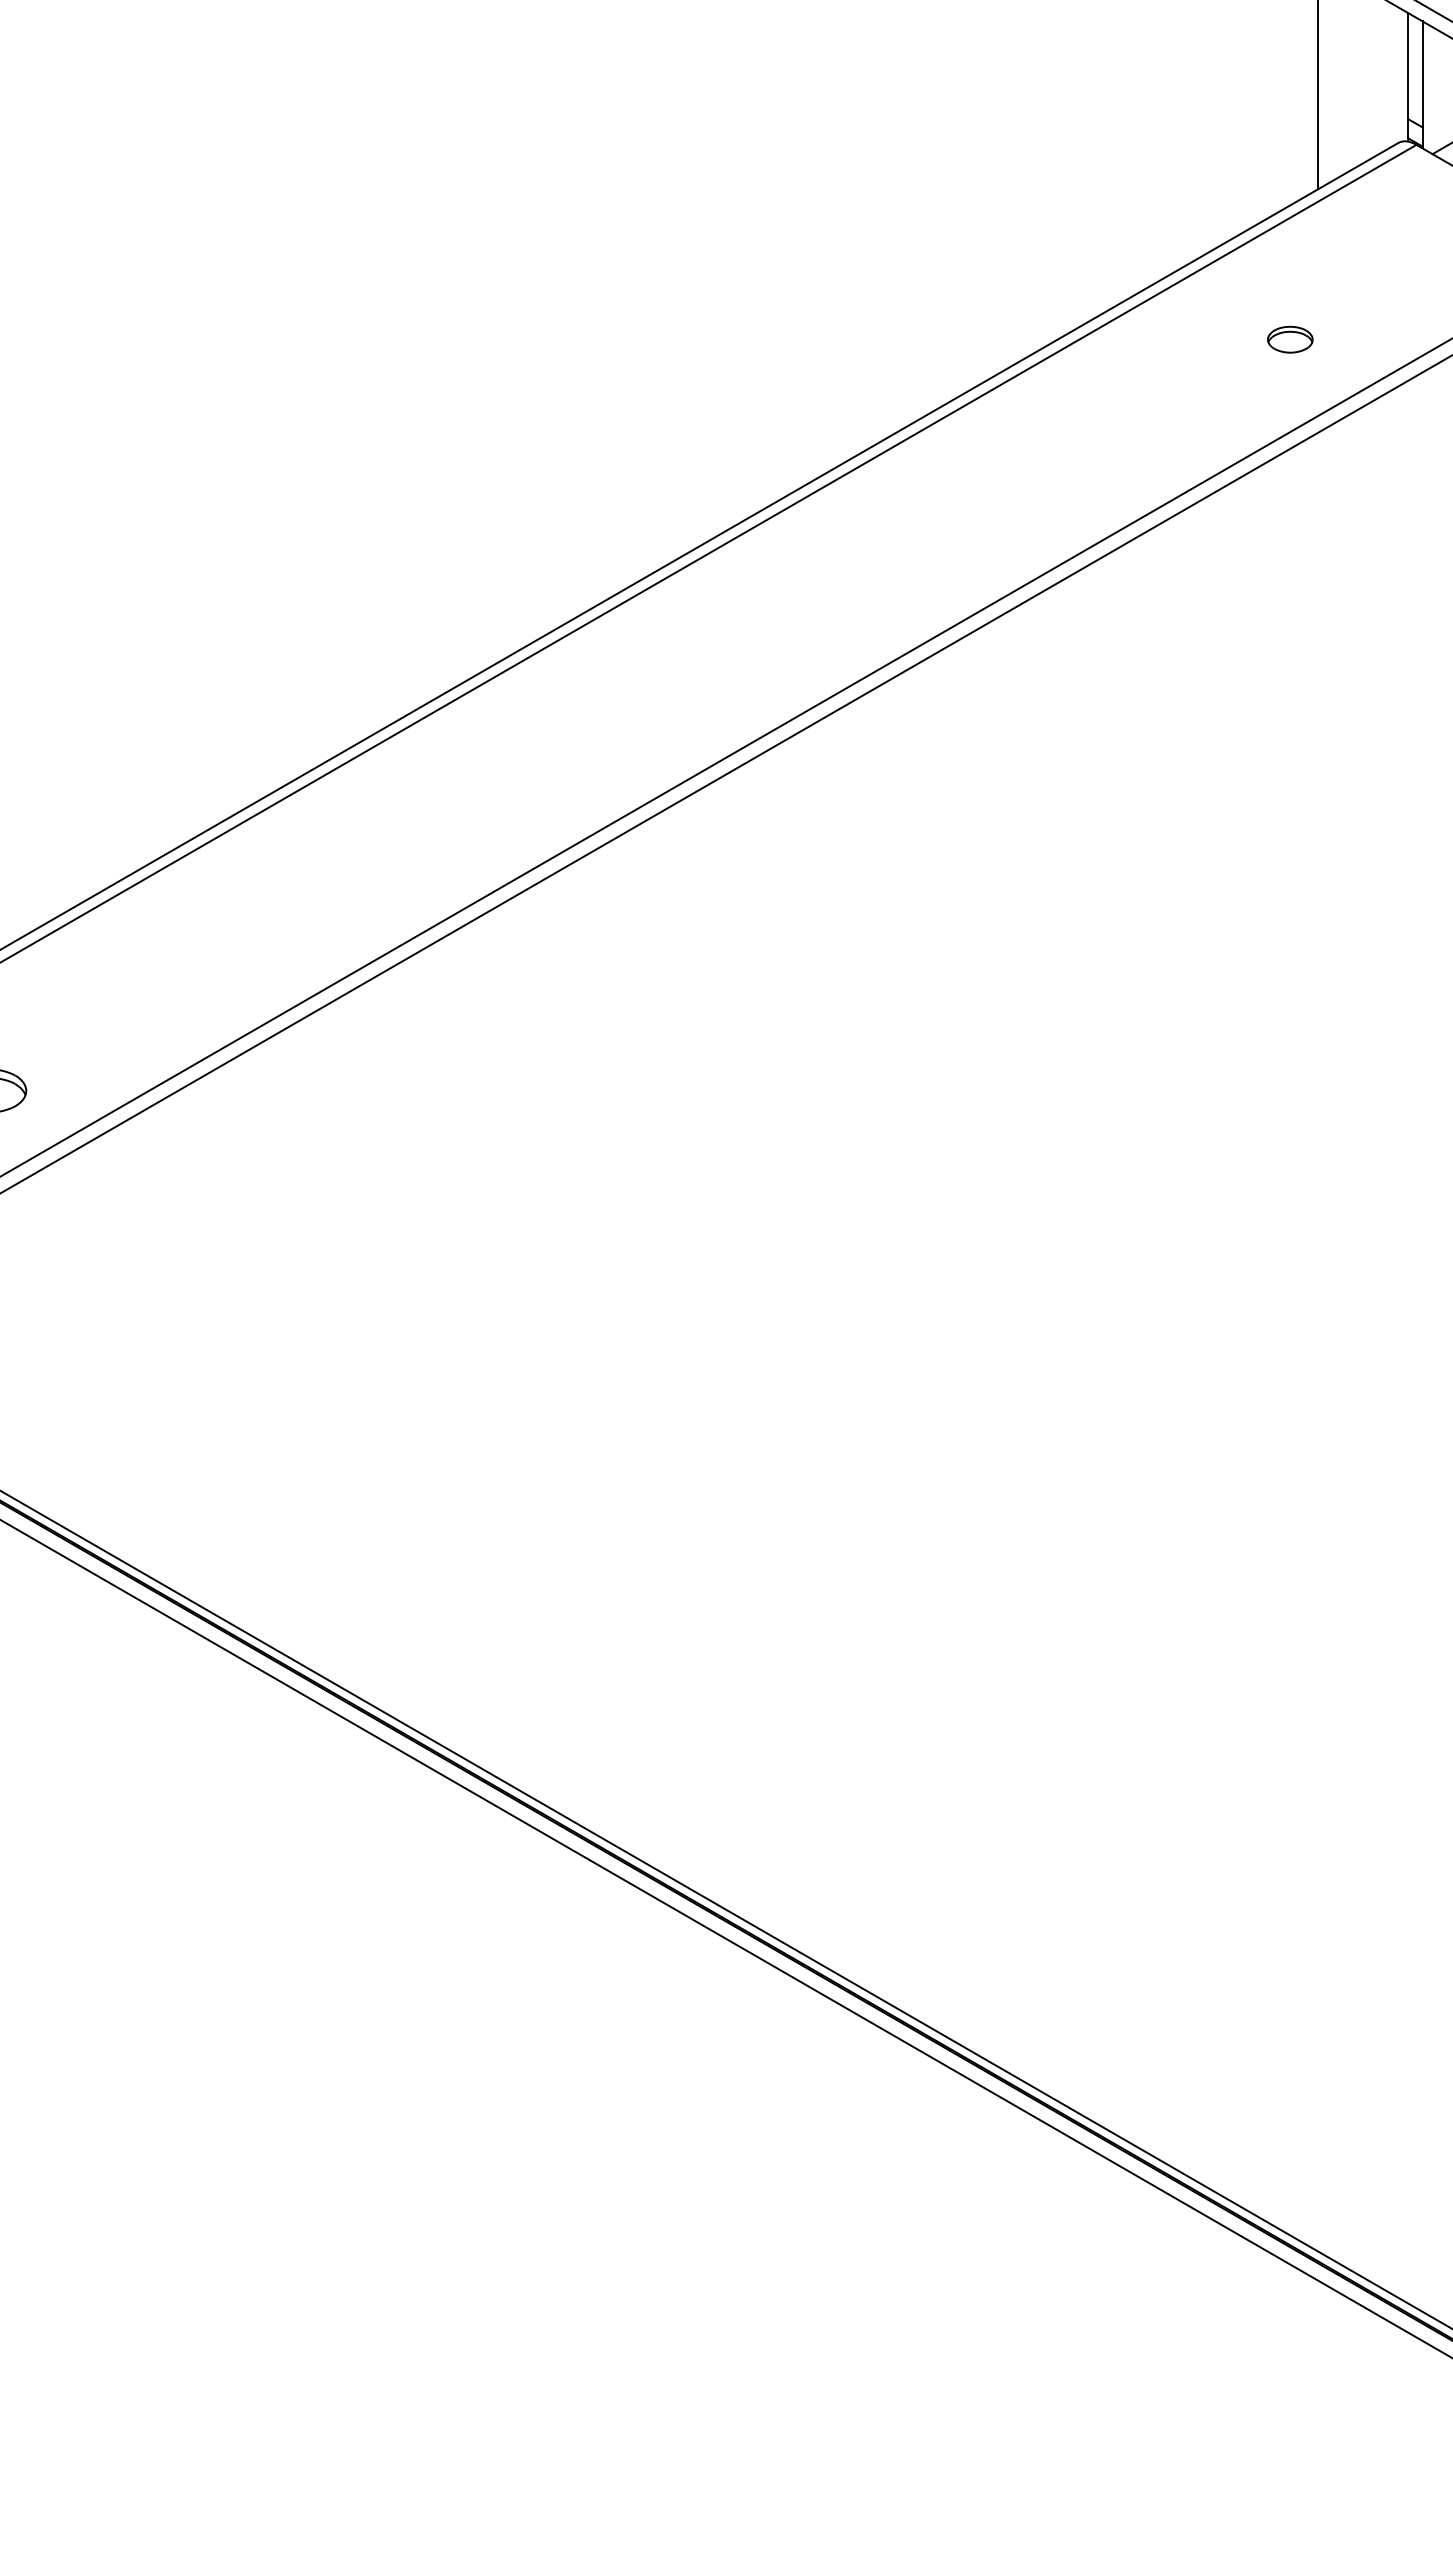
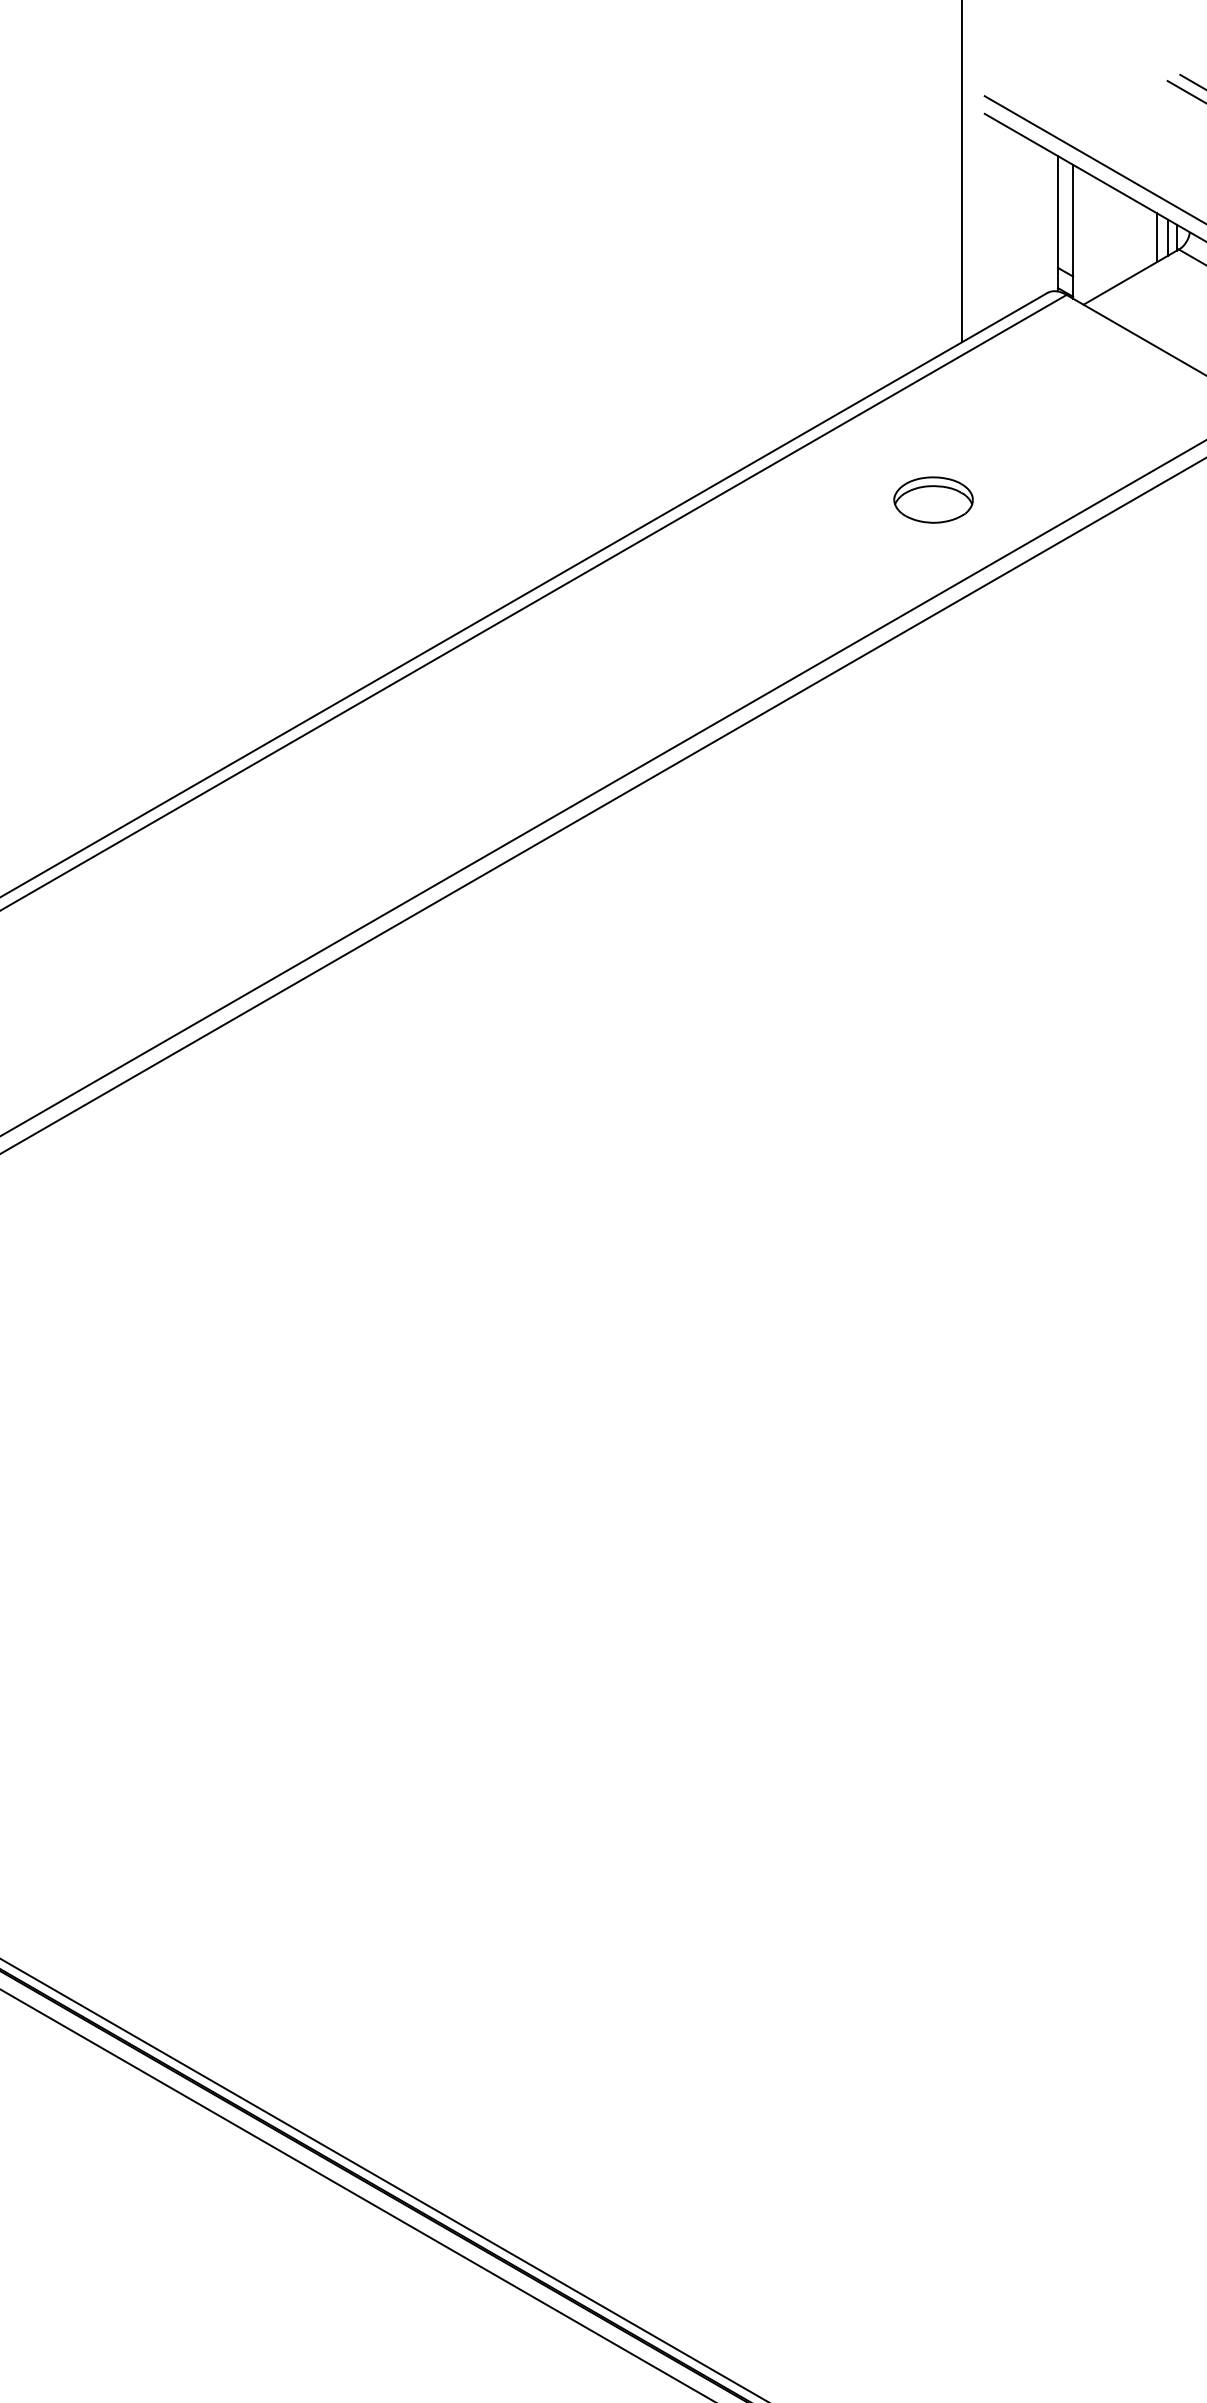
part: (1290, 339) -> (933, 499), size x1.67

